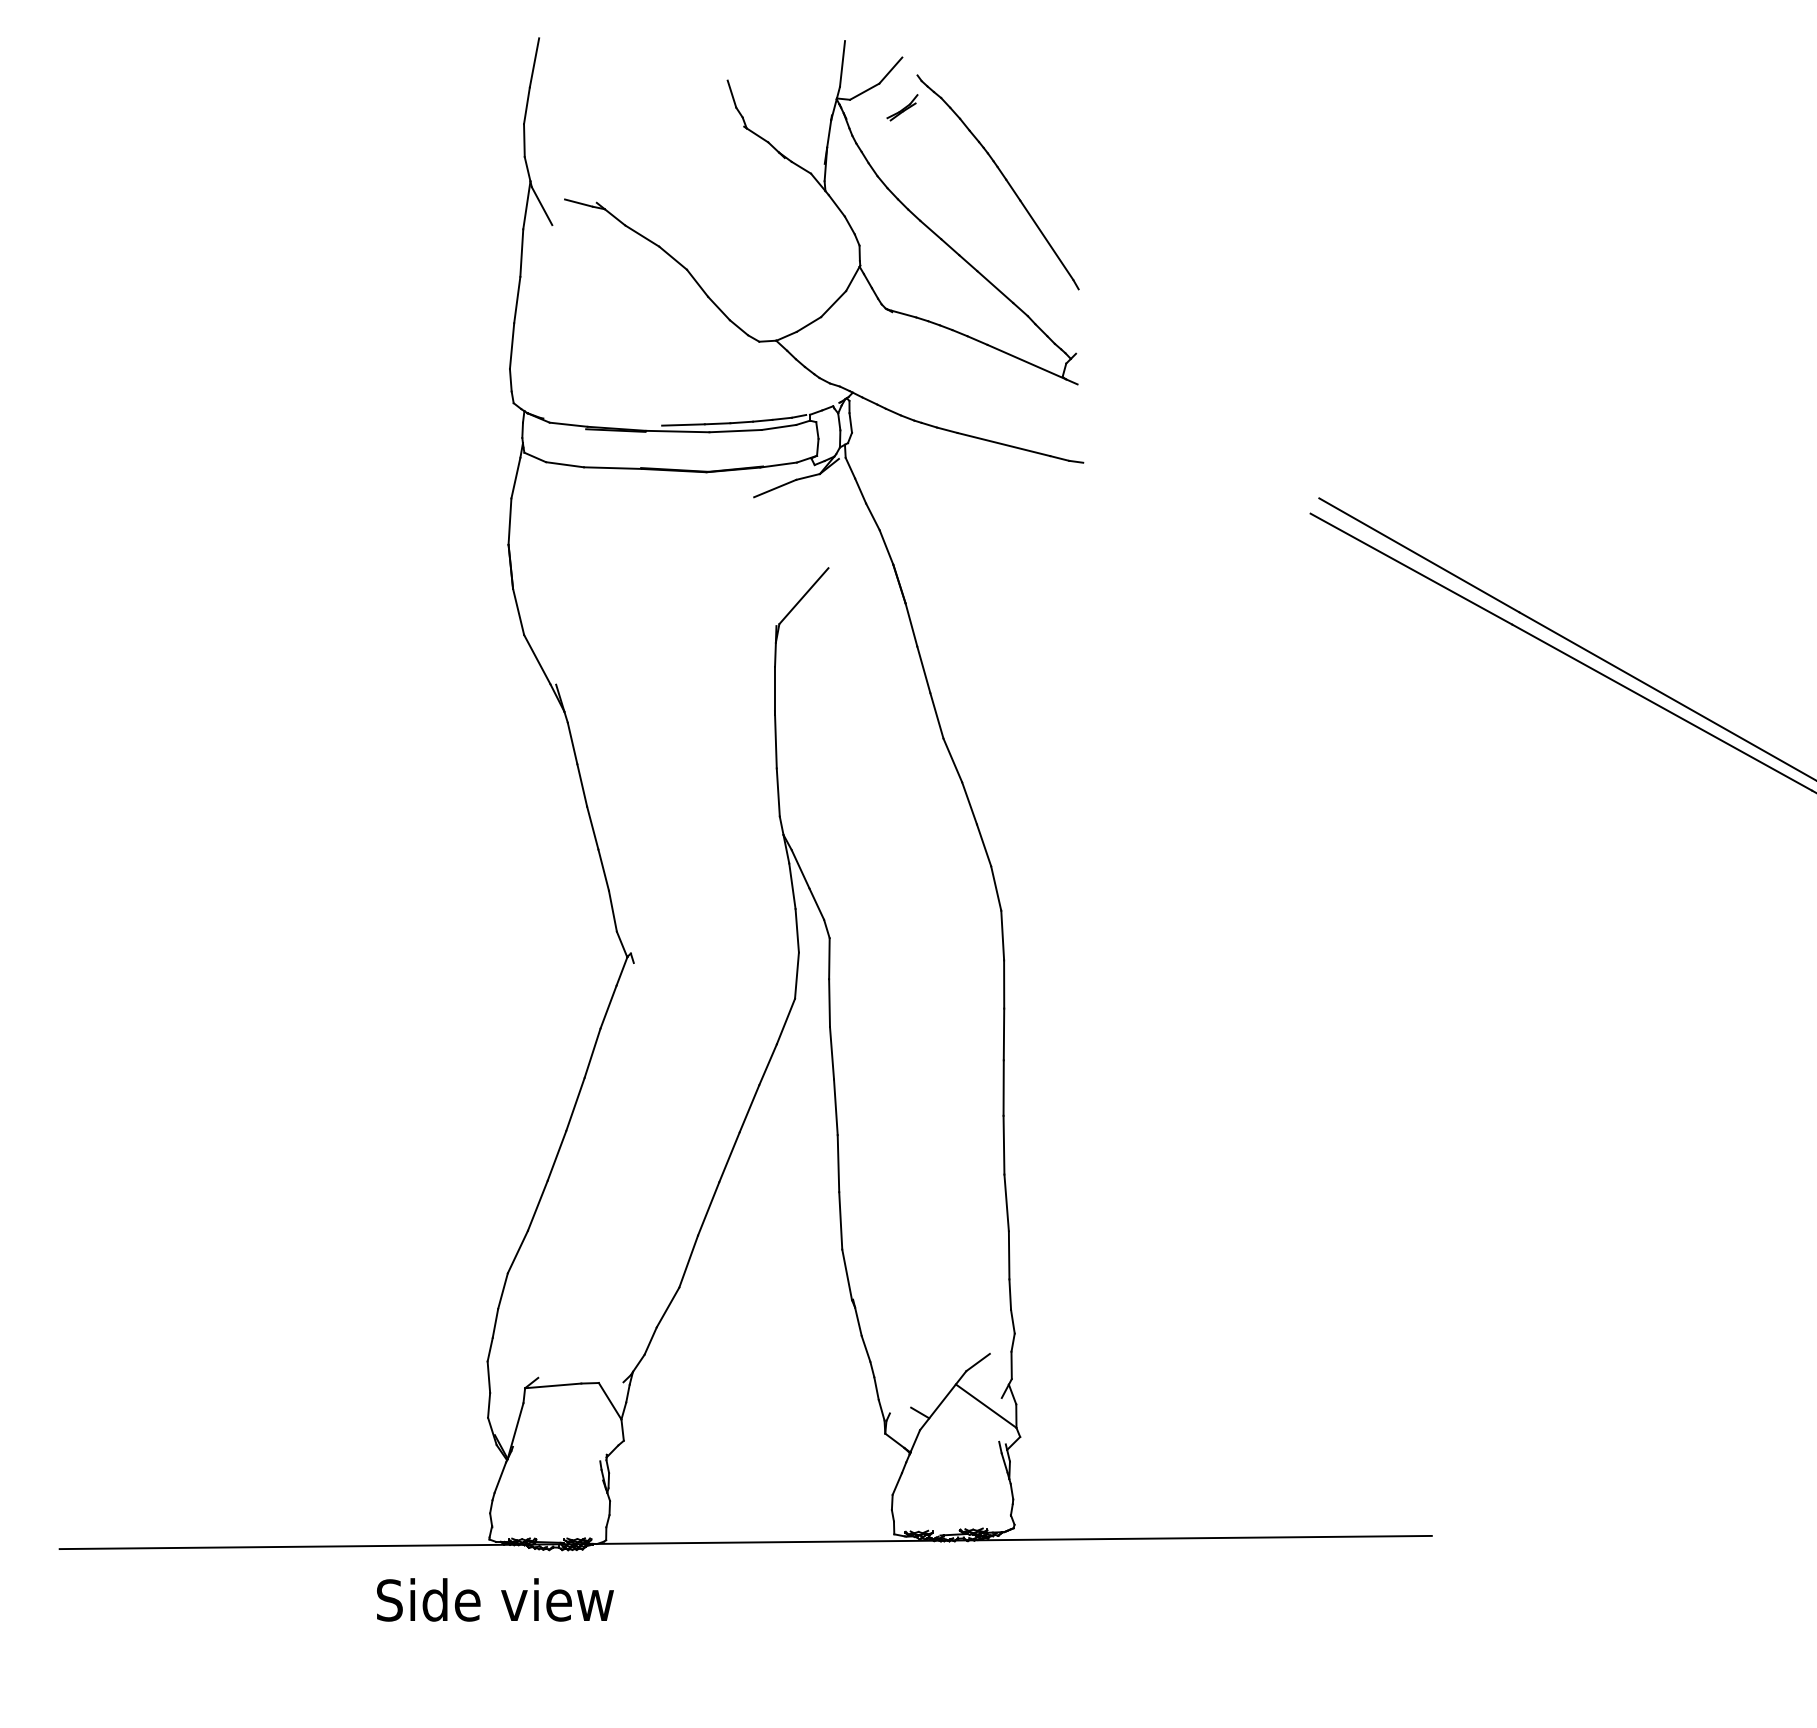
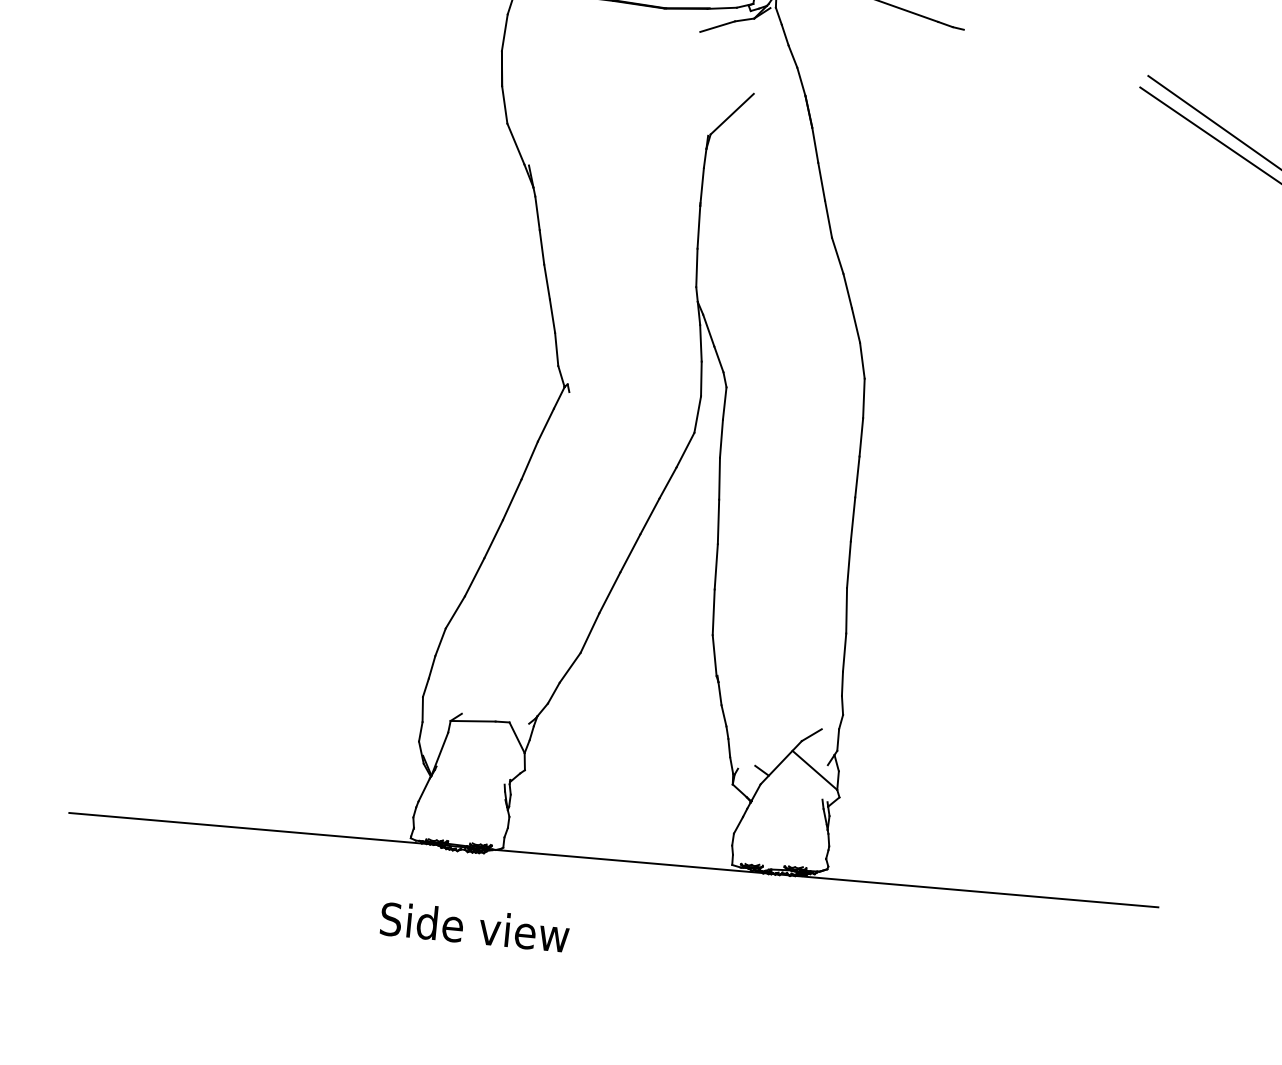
text: (495, 1599) -> (475, 926), moved

